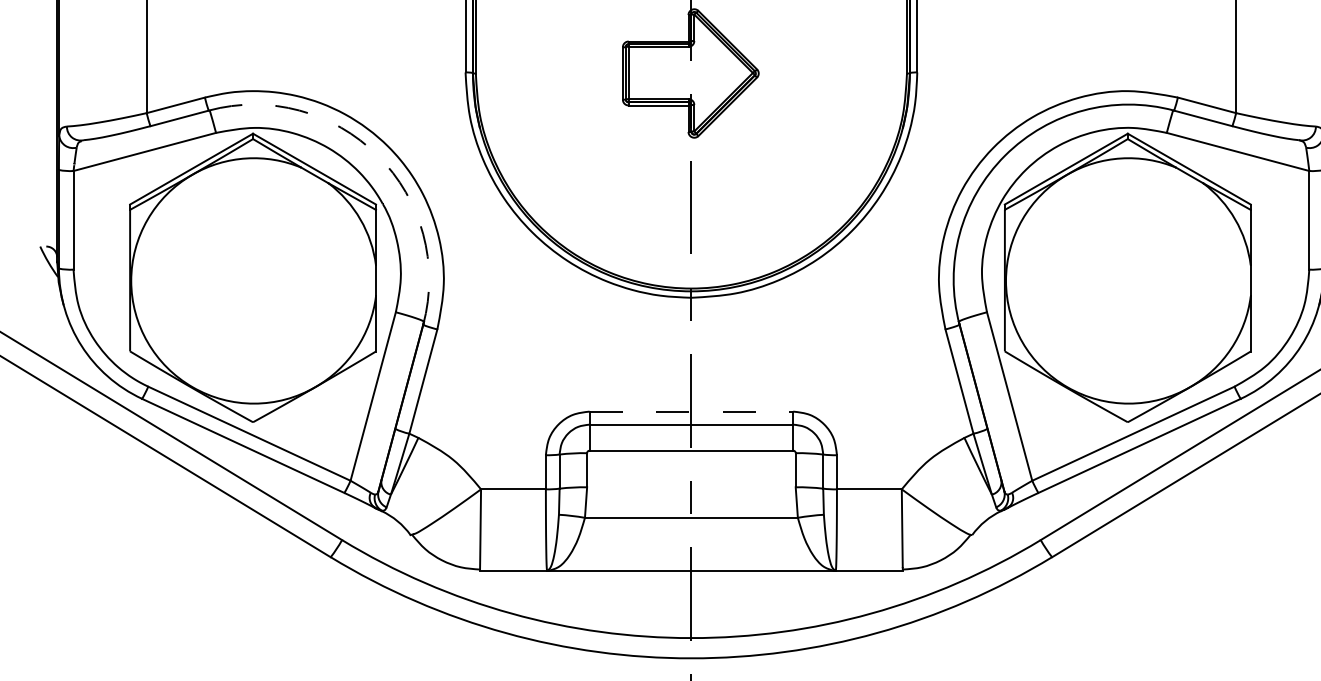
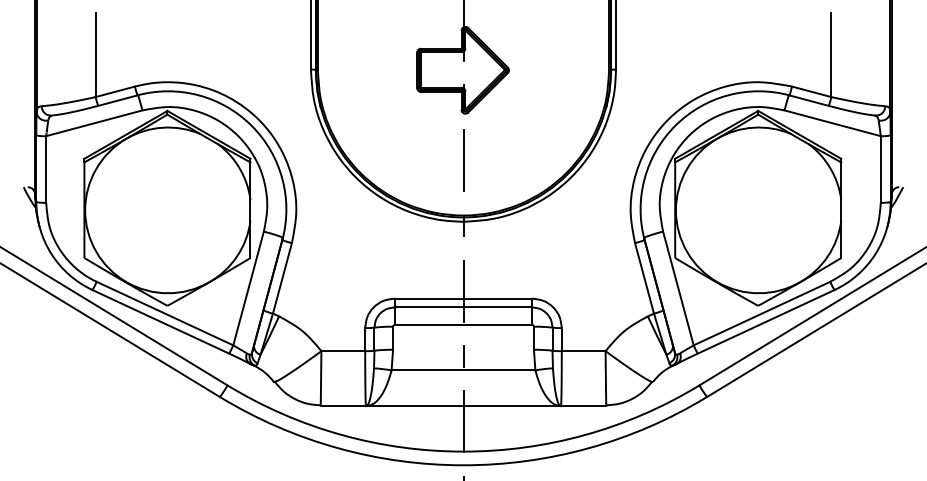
arc: (377, 155) -> (251, 125), dashed -> solid
line: (691, 411) -> (463, 298), dashed -> solid

